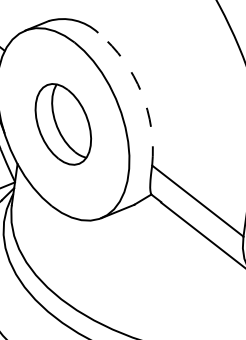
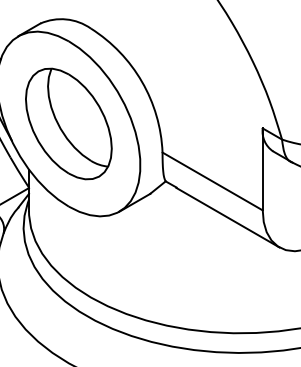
arc: (142, 92) -> (142, 81), dashed -> solid
part: (63, 123) -> (68, 123), size x1.43

